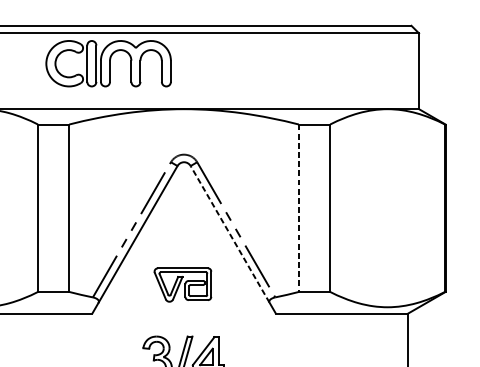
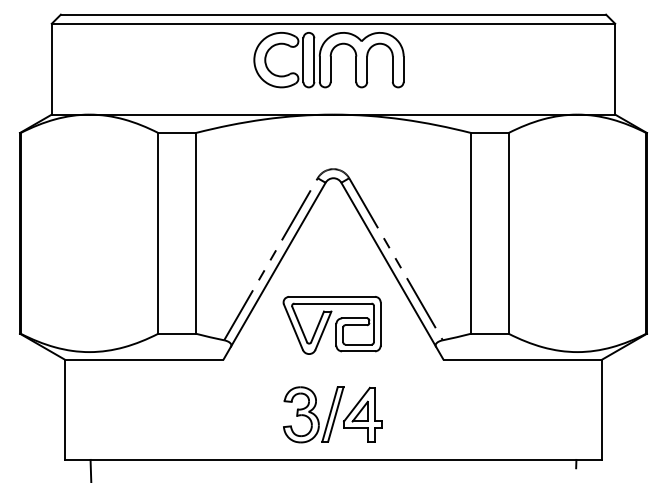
part: (108, 64) -> (328, 60), moved
line: (299, 208) -> (471, 233), dashed -> solid
line: (229, 234) -> (388, 264), dashed -> solid
part: (182, 285) -> (331, 325), size x1.43

